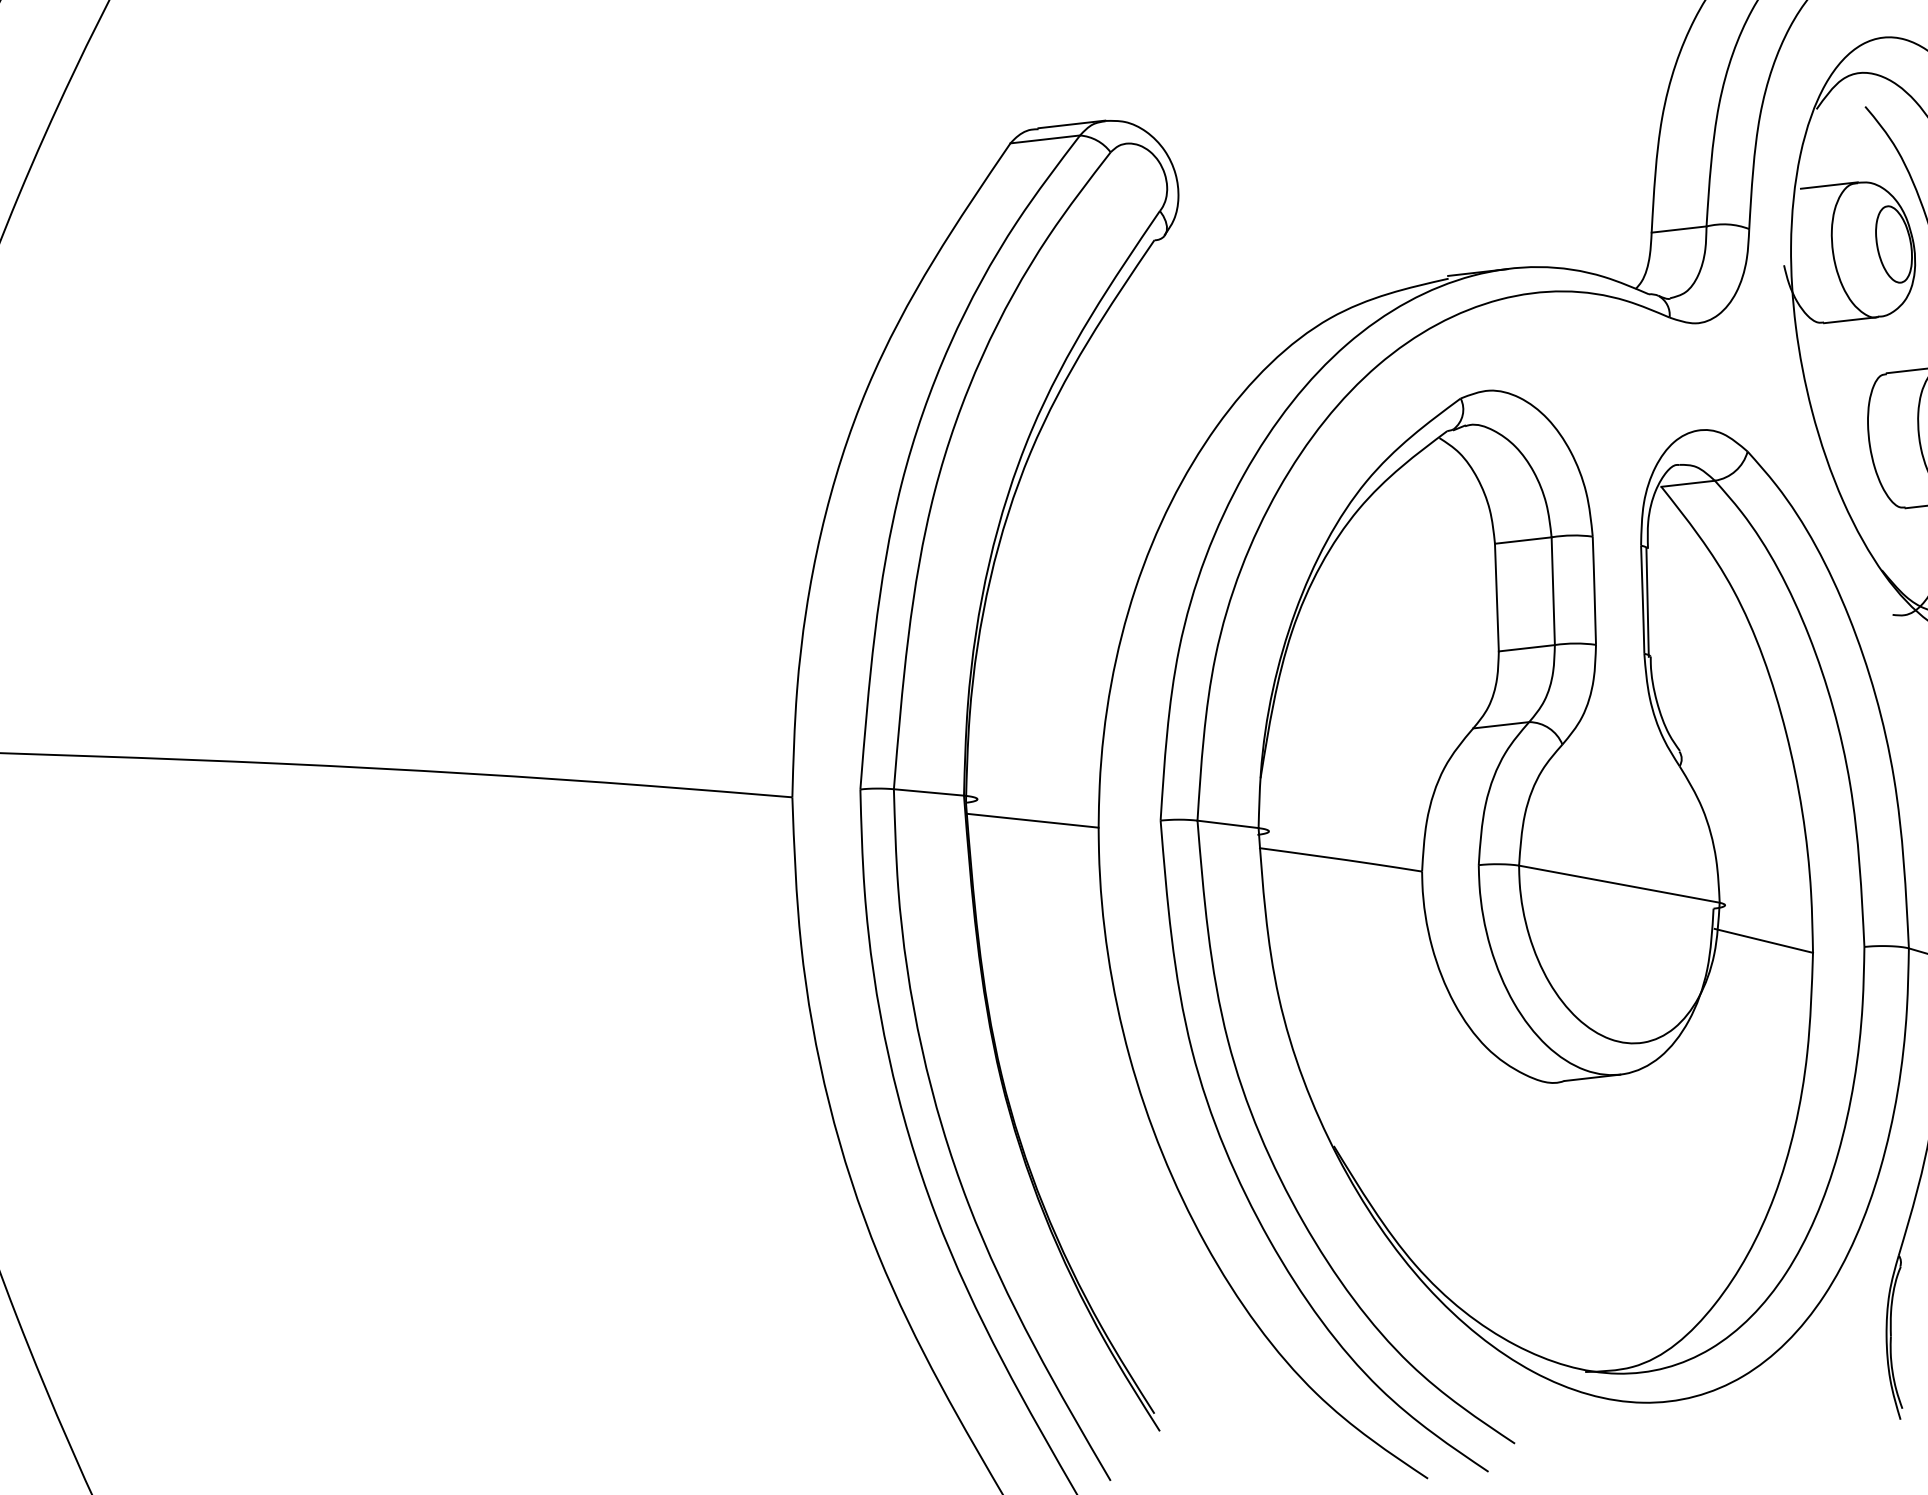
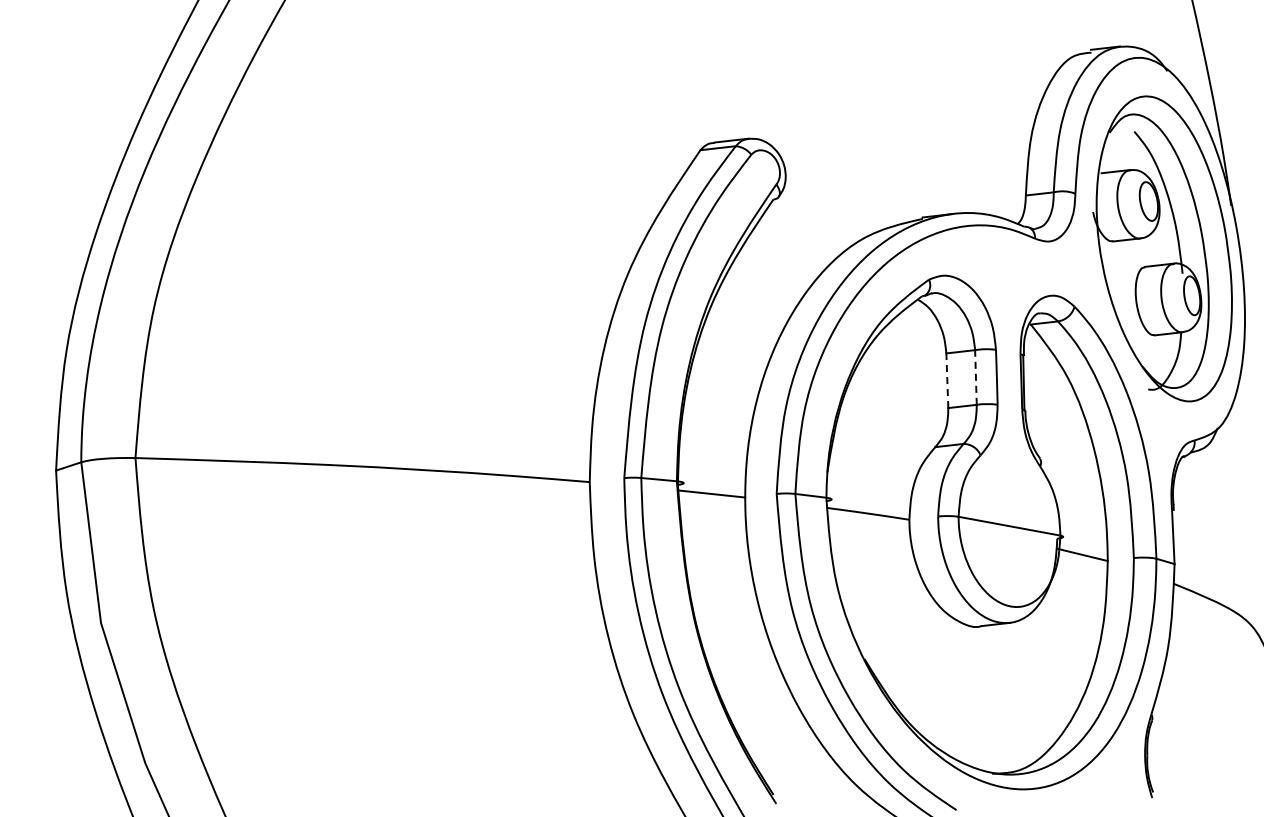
line: (1552, 591) -> (975, 377), solid -> dashed
line: (1497, 597) -> (947, 380), solid -> dashed

